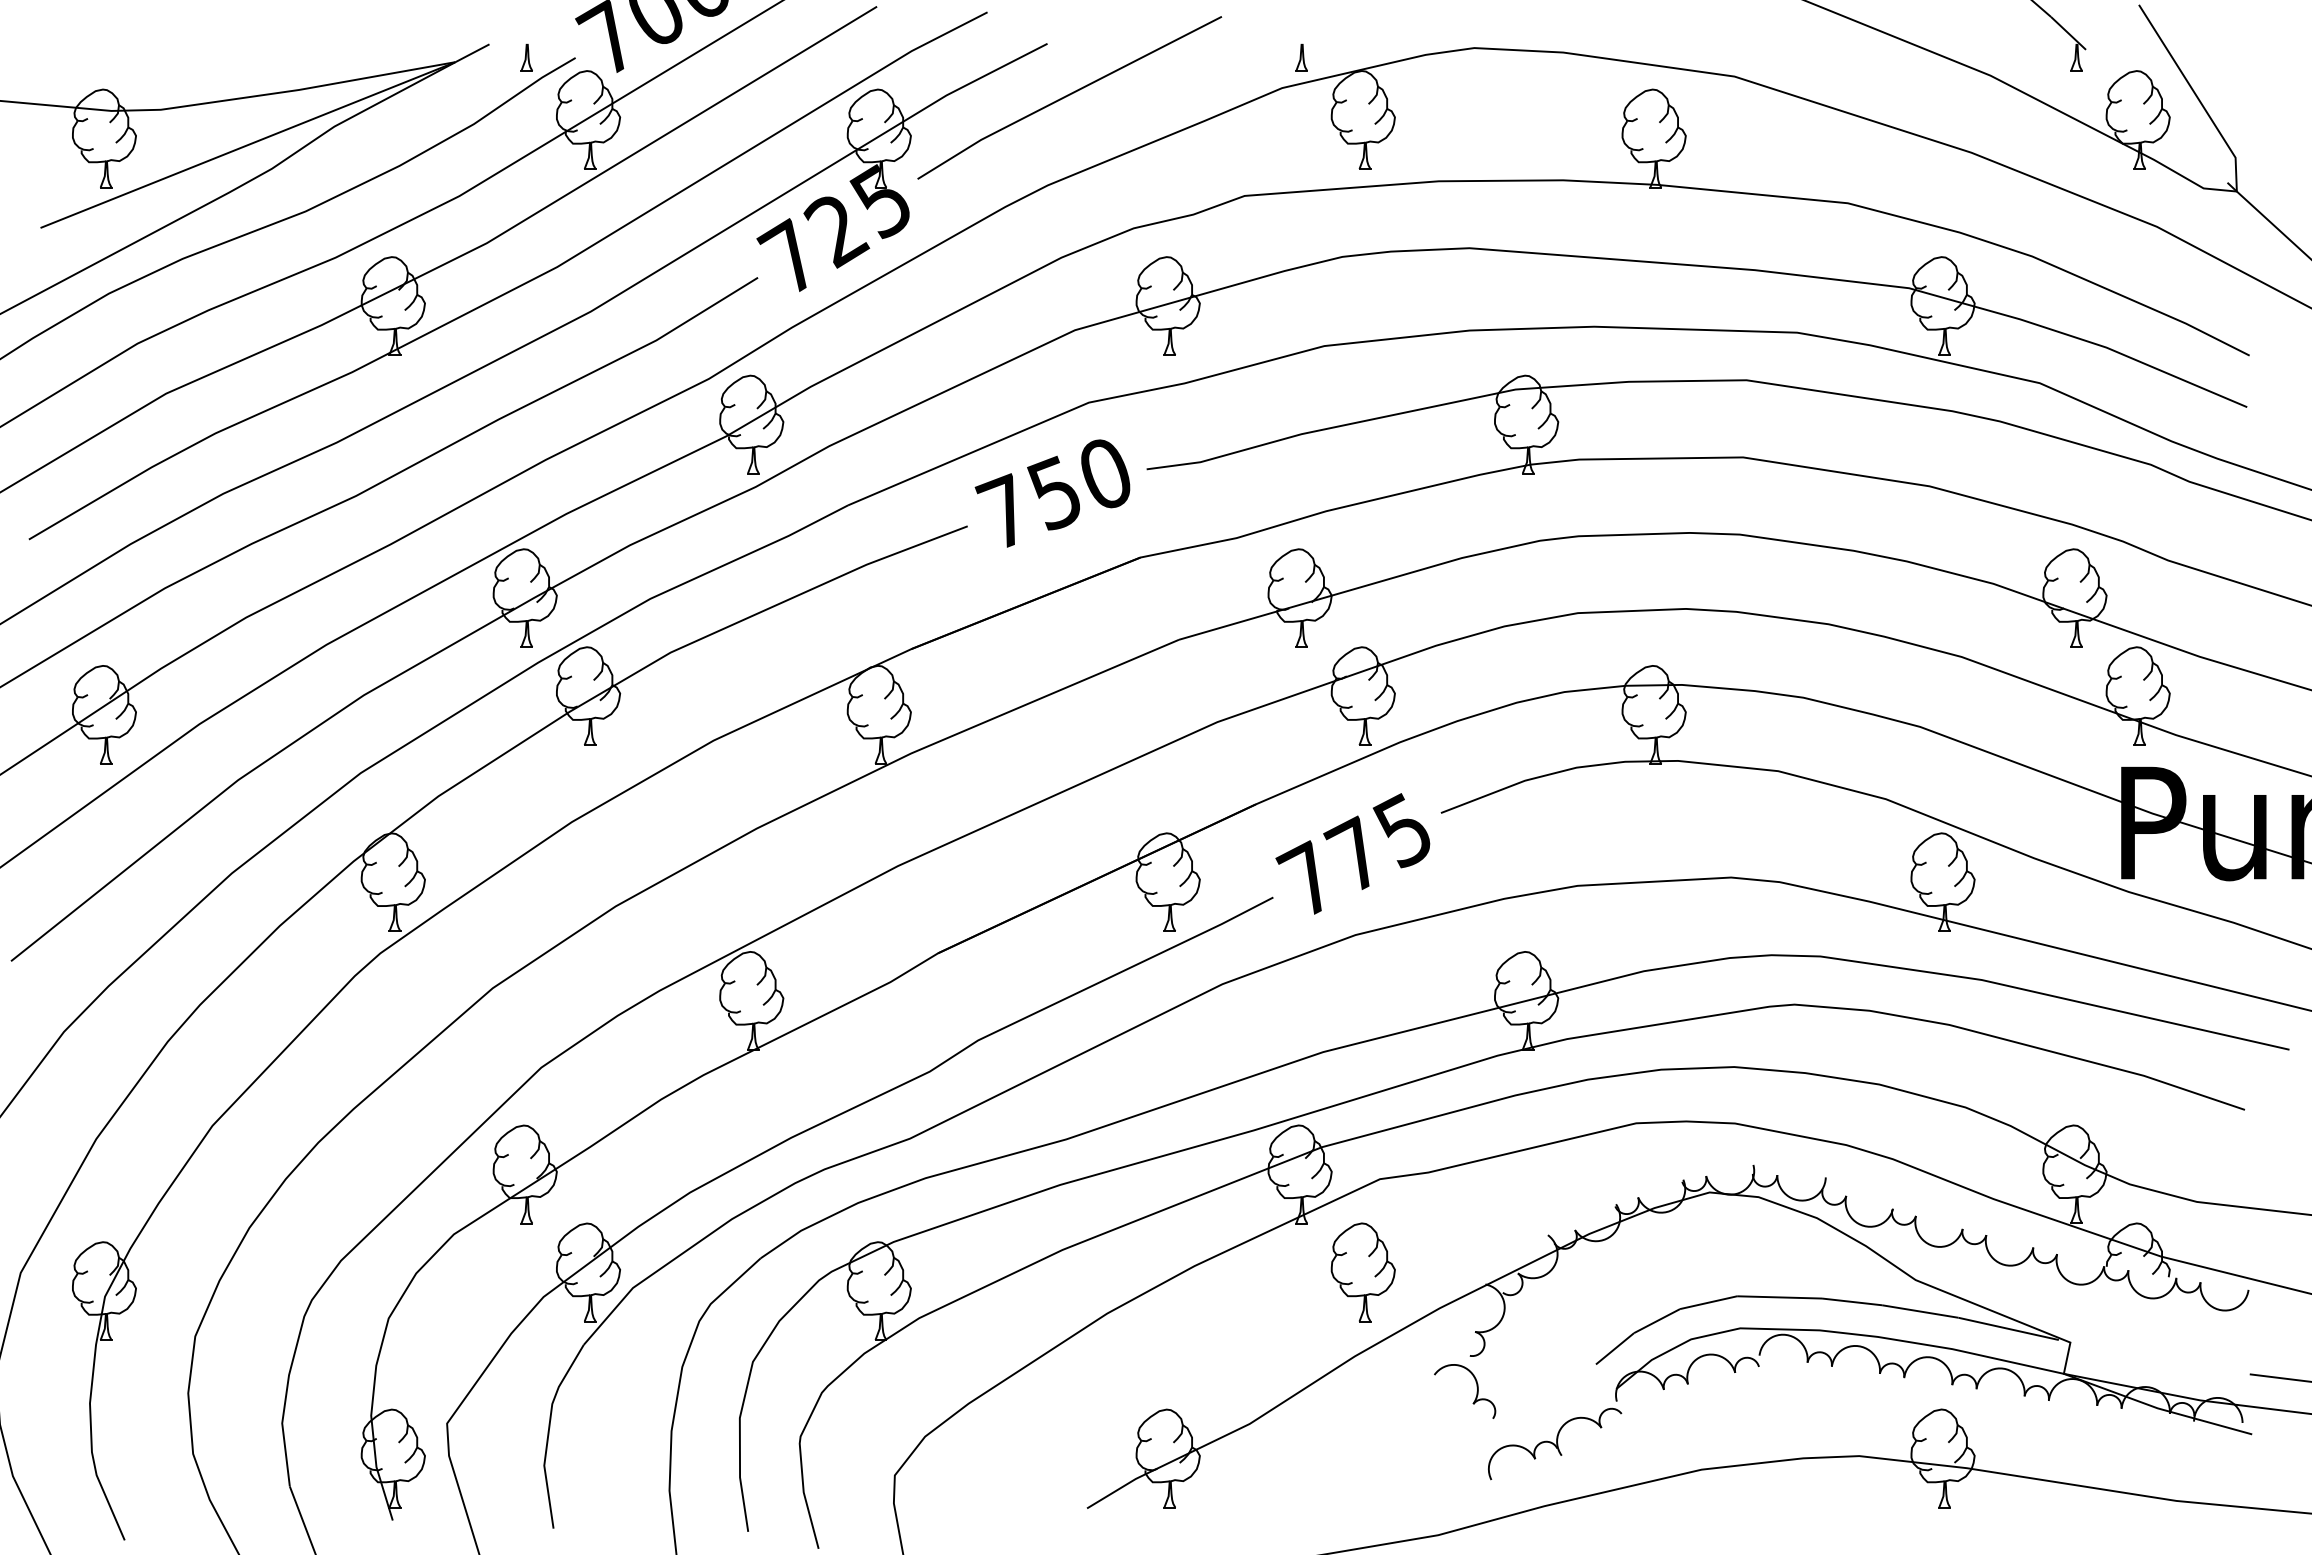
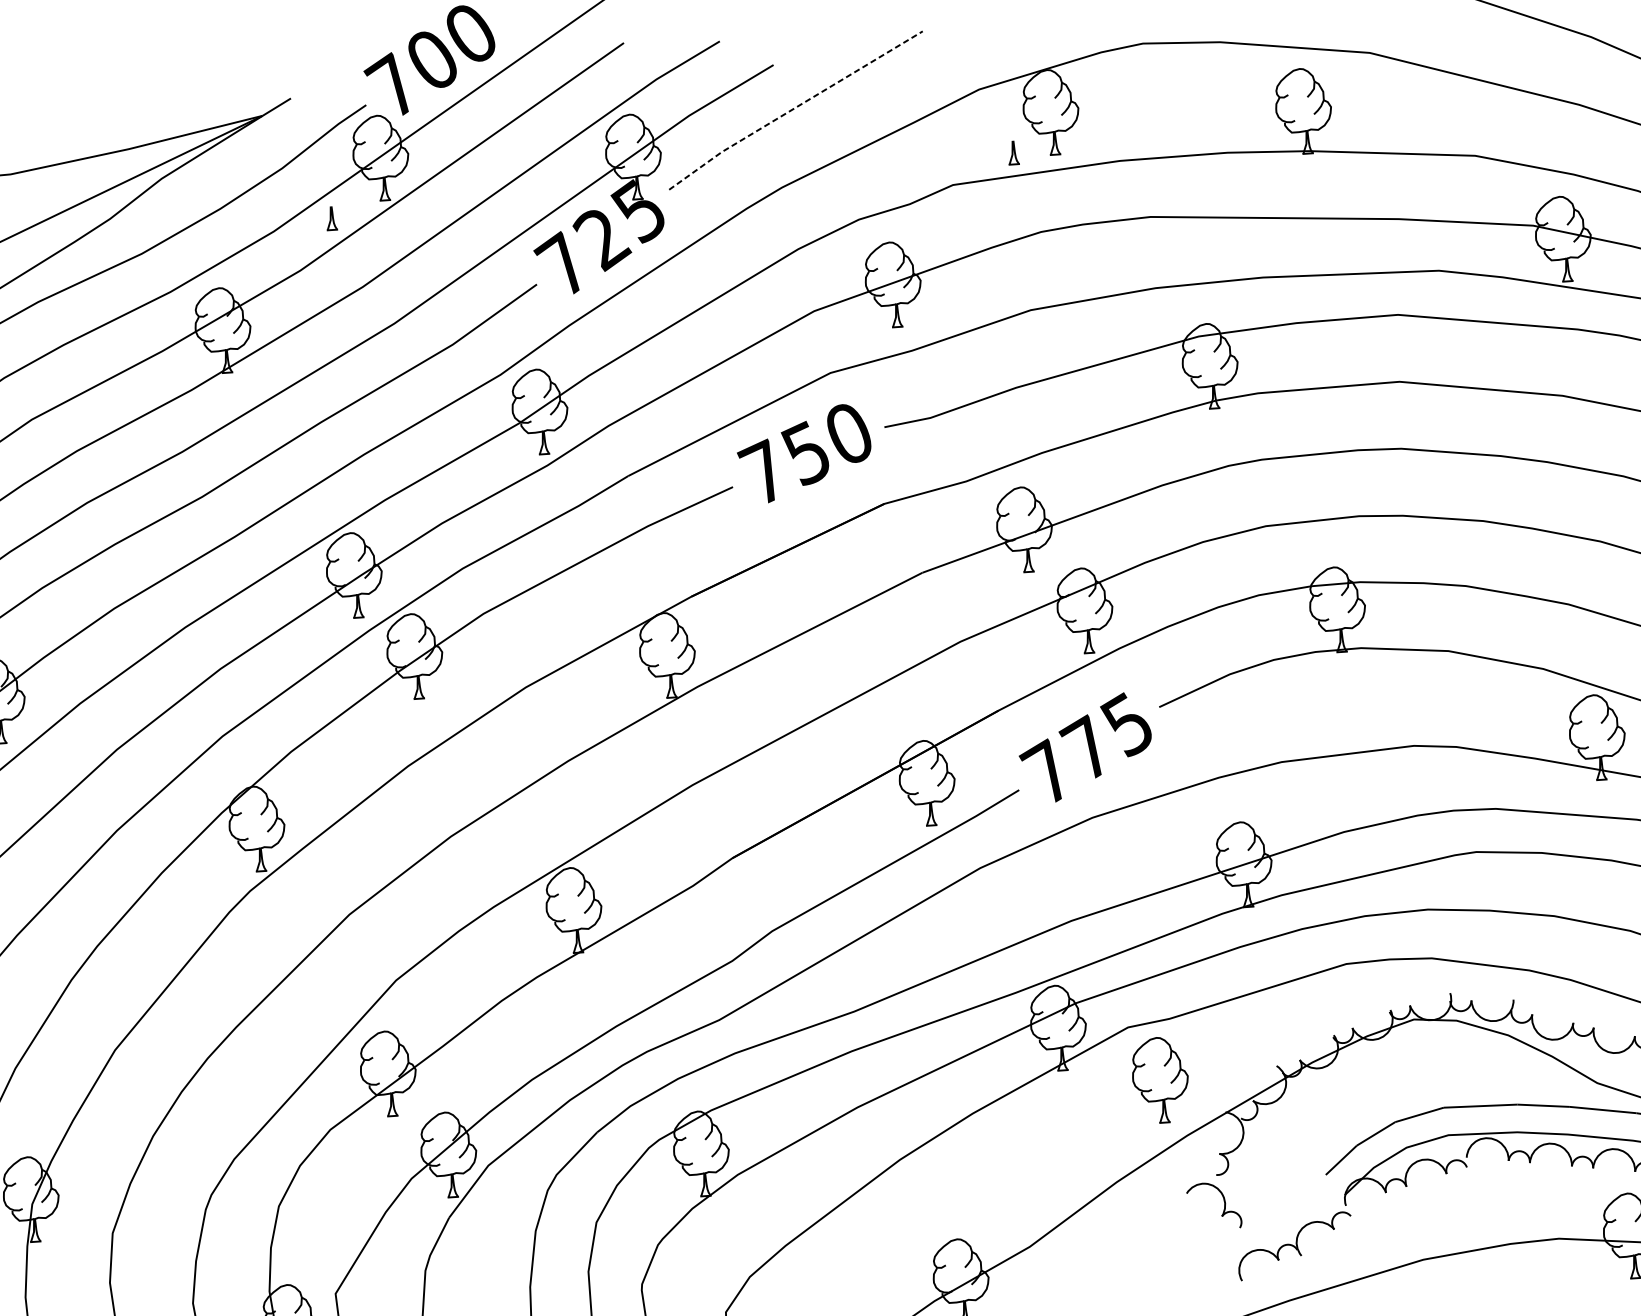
part: (526, 57) -> (331, 218), moved
part: (1301, 57) -> (1013, 152), moved
line: (1068, 95) -> (794, 108), solid -> dashed
part: (1362, 1272) -> (1159, 1080), moved

